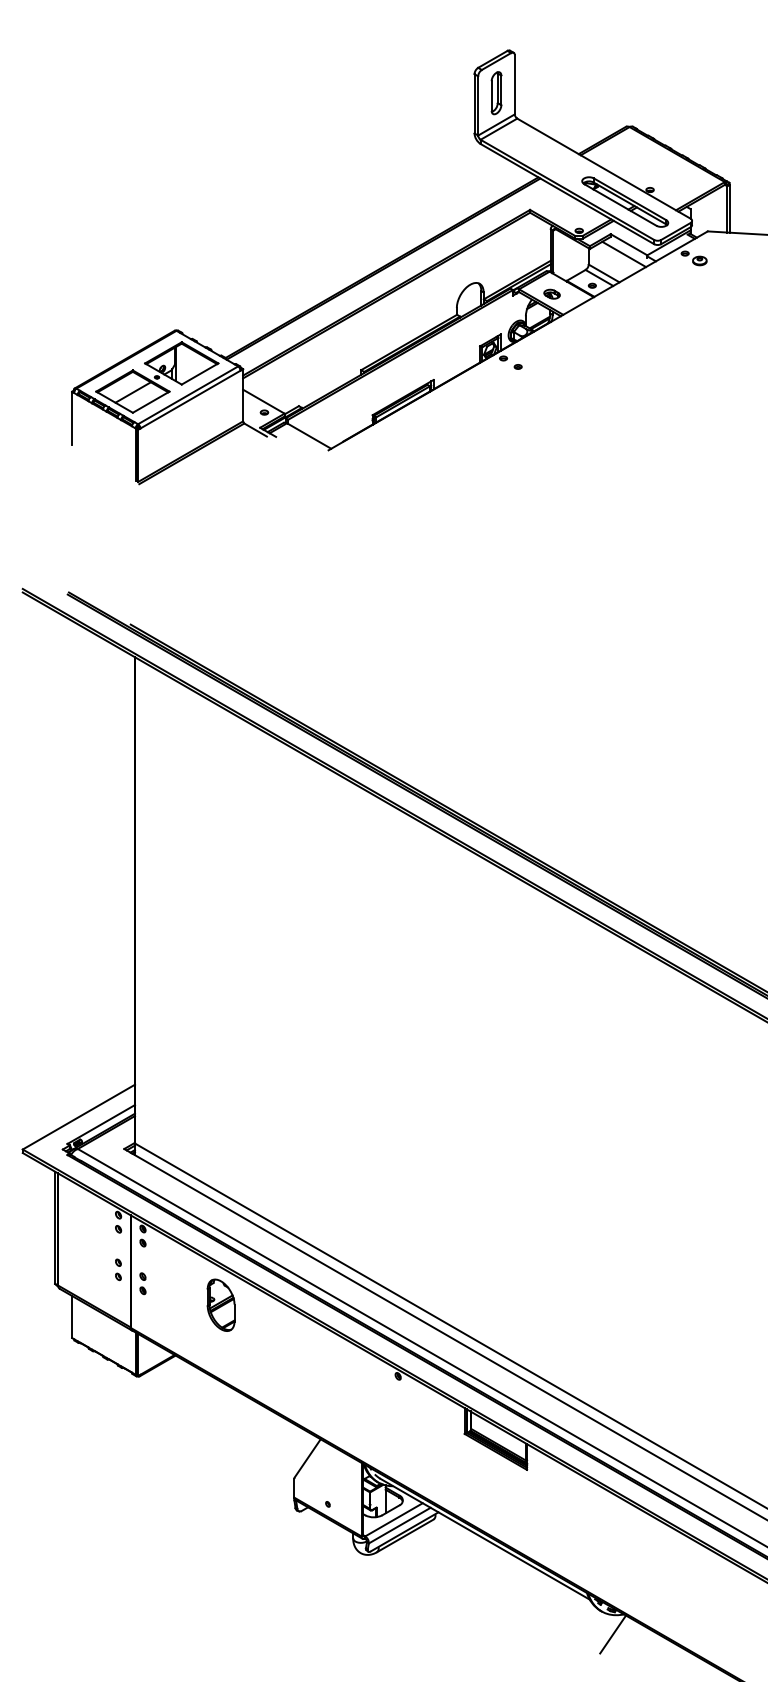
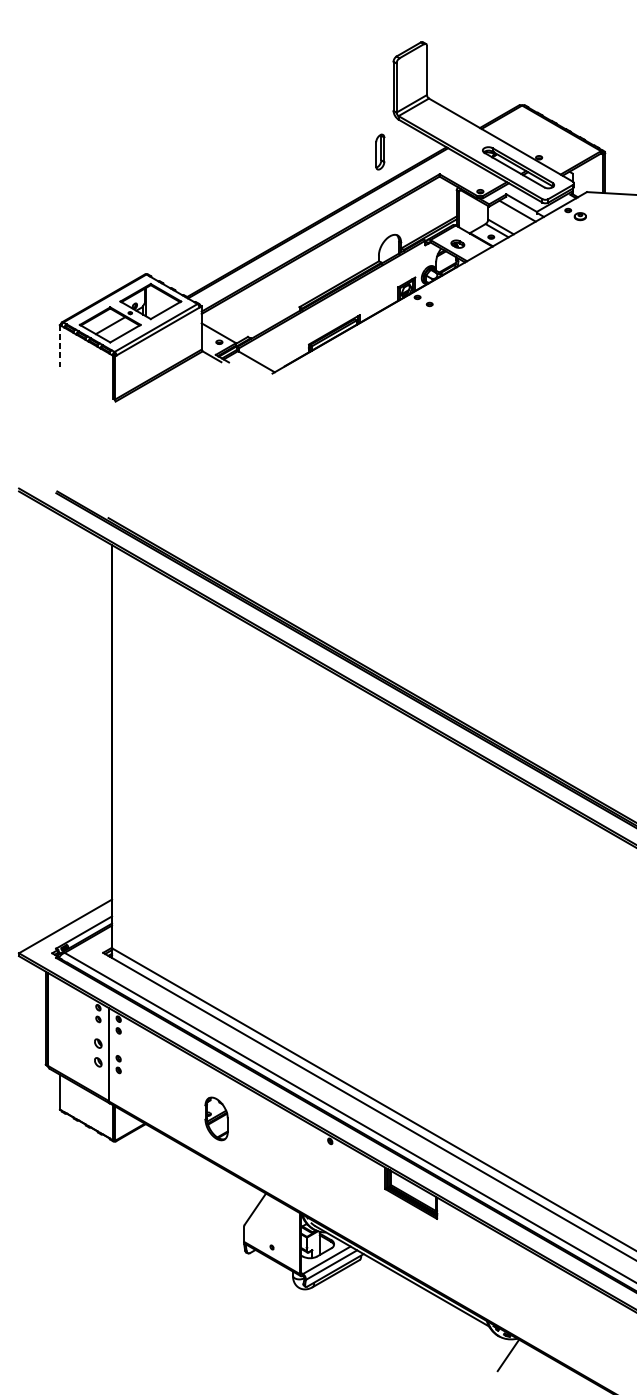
part: (496, 93) -> (380, 152), moved
line: (72, 418) -> (60, 347), solid -> dashed
part: (118, 1269) -> (98, 1052), size x1.6
part: (220, 1304) -> (216, 1118), moved

